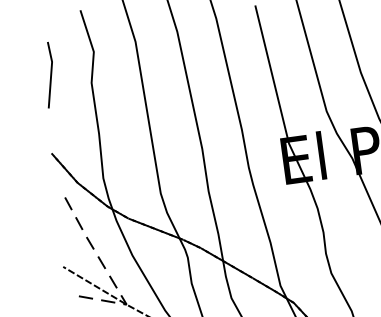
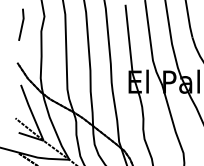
line: (109, 275) -> (37, 125), dashed -> solid

